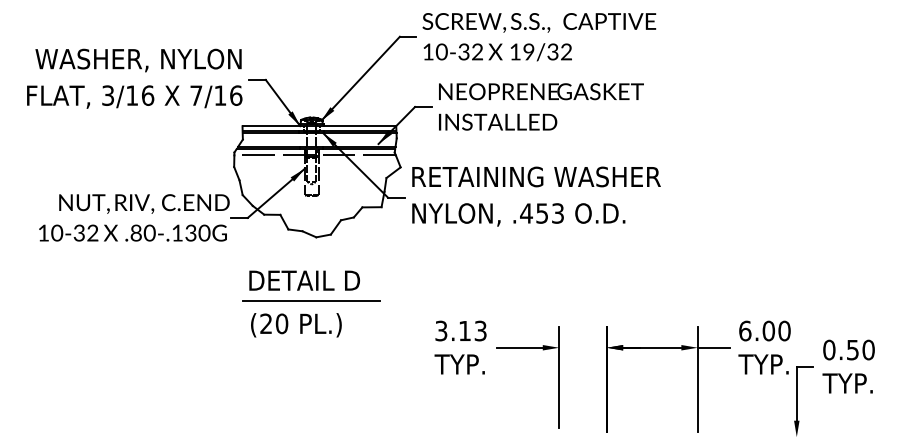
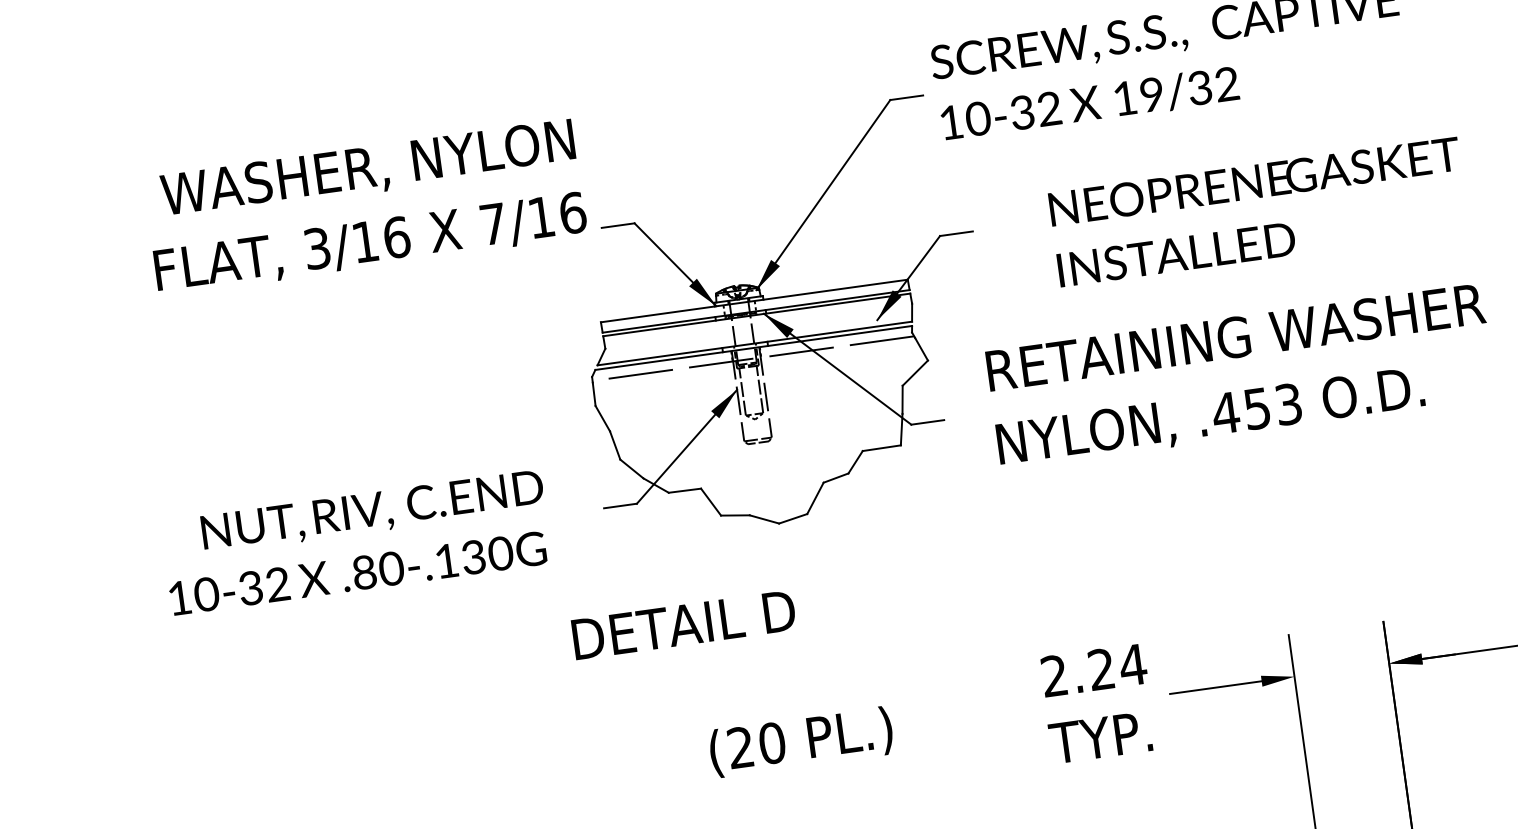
text: (134, 78) -> (365, 206), moved
text: (541, 106) -> (1258, 211), moved
text: (536, 196) -> (1241, 376), moved
text: (134, 217) -> (356, 541), moved
text: (304, 280) -> (683, 624), moved
line: (311, 300) -> (786, 650), removed
text: (296, 325) -> (801, 742), moved
text: (461, 330) -> (1094, 669), 3.13 -> 2.24

